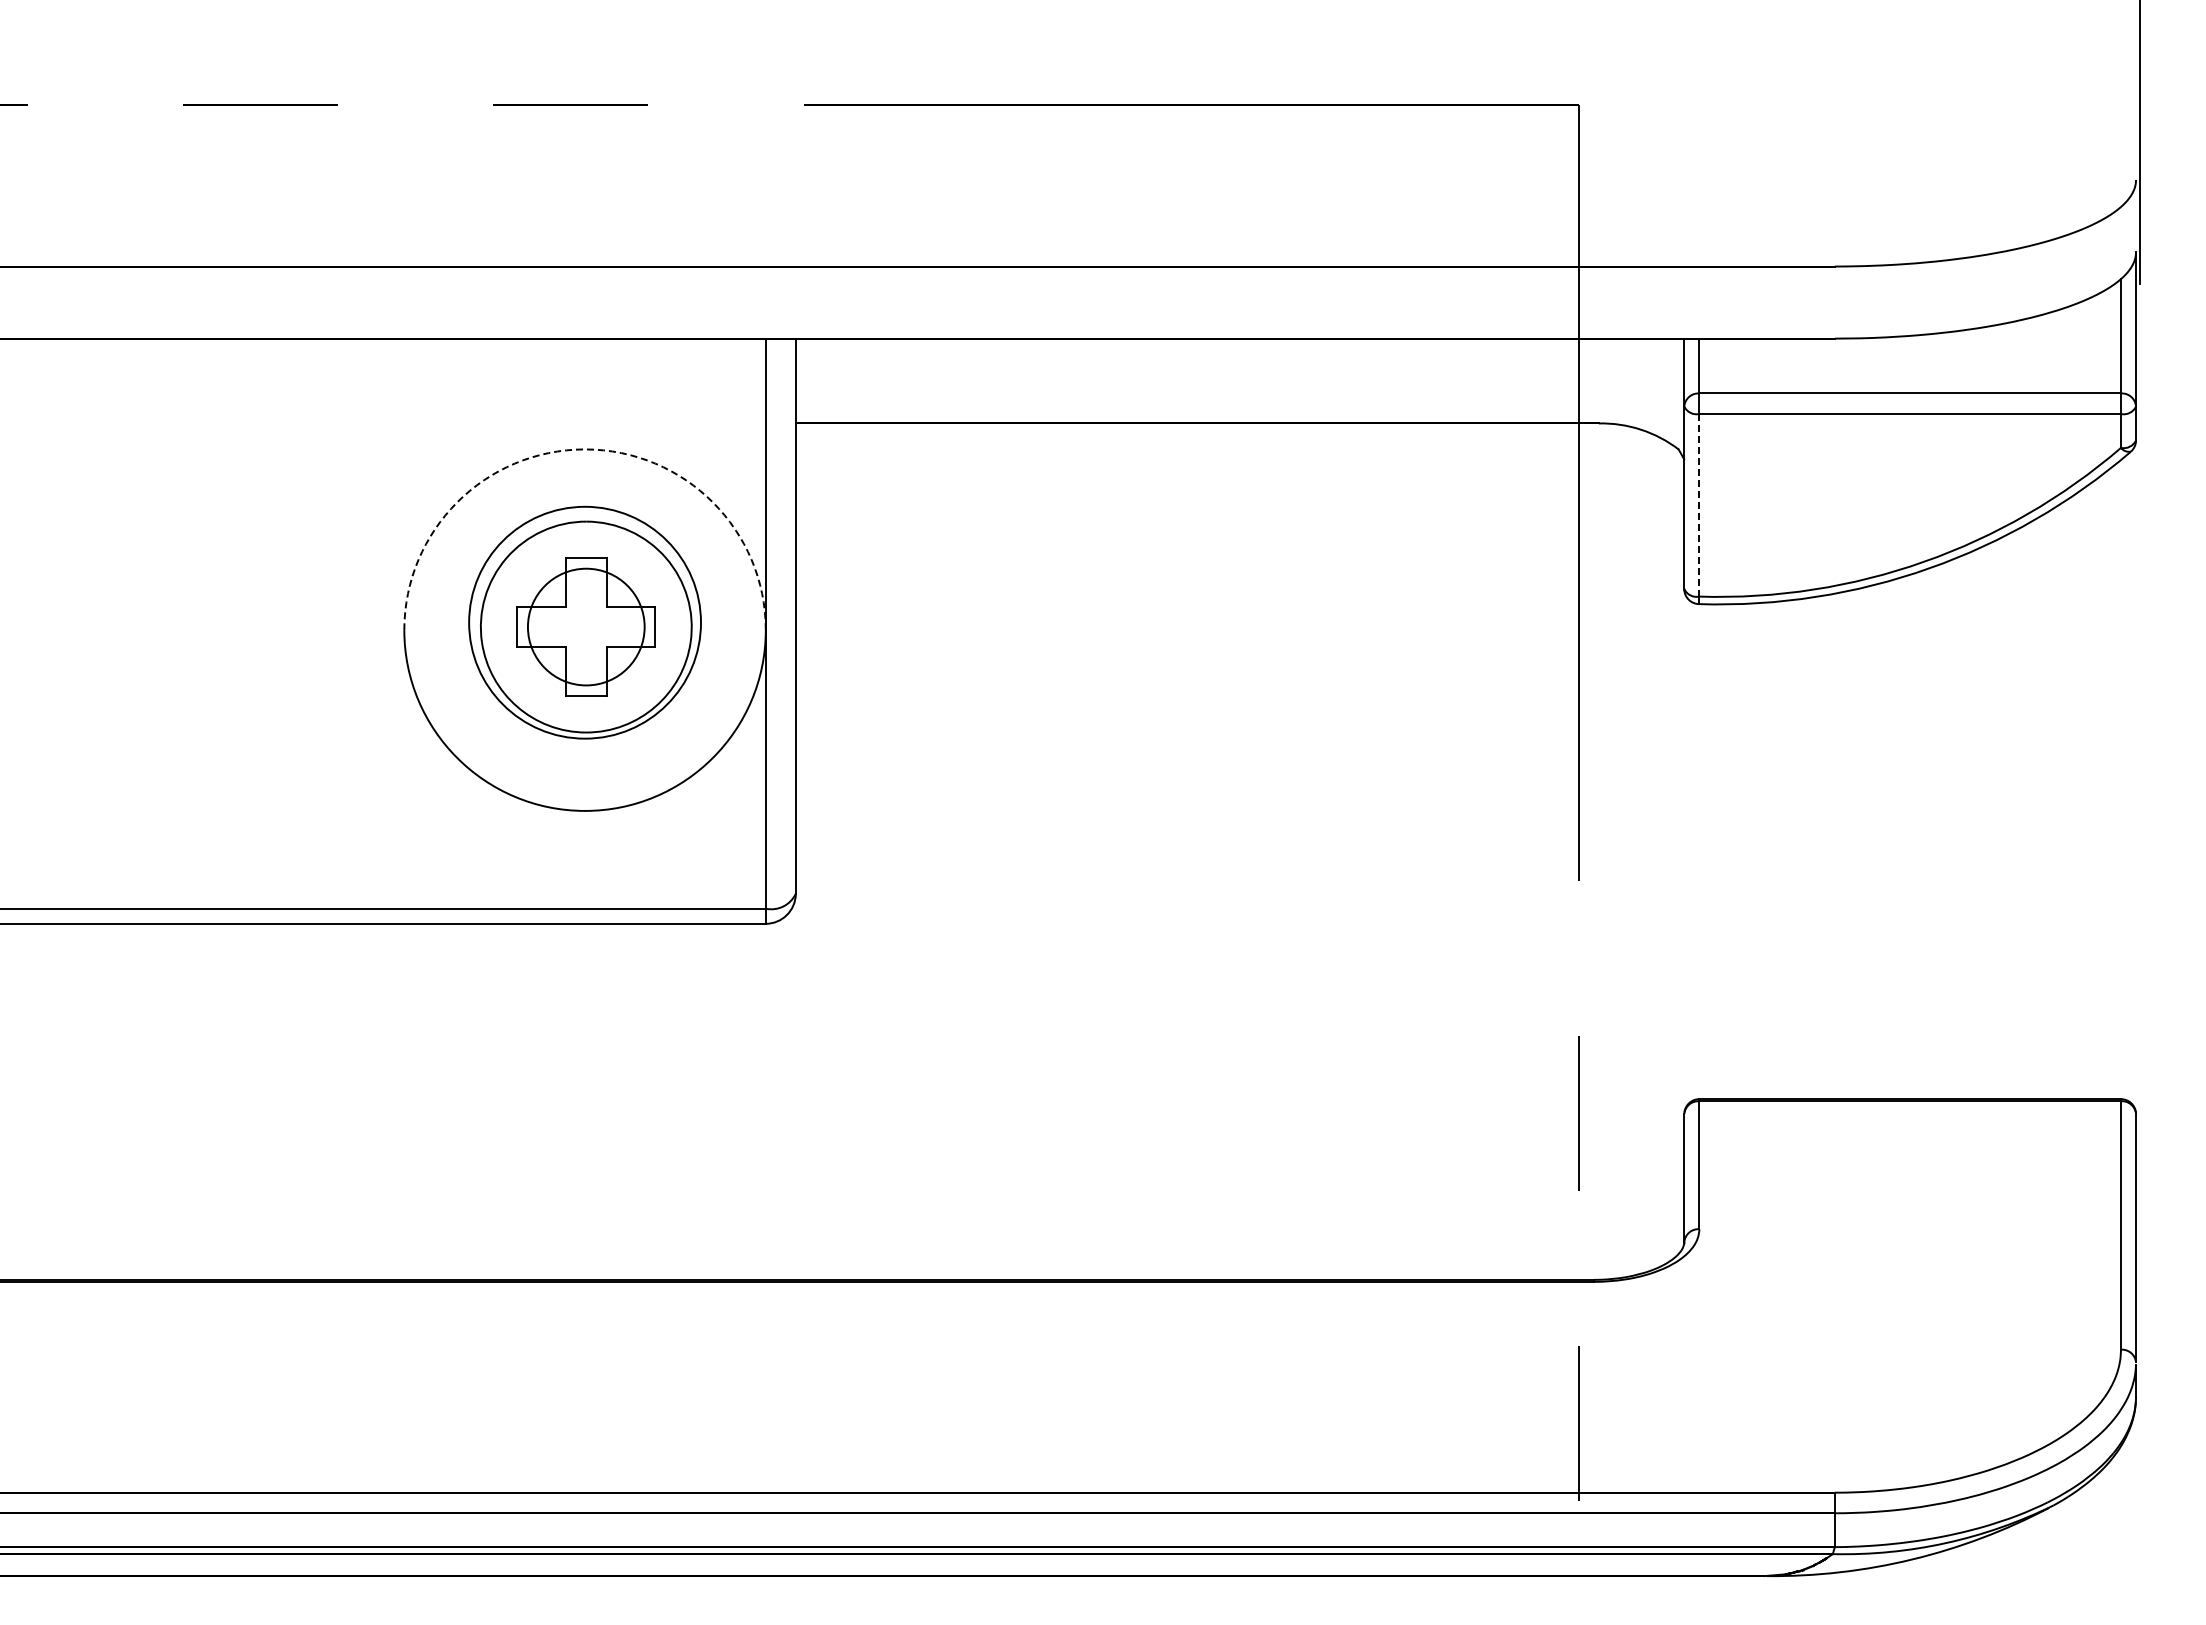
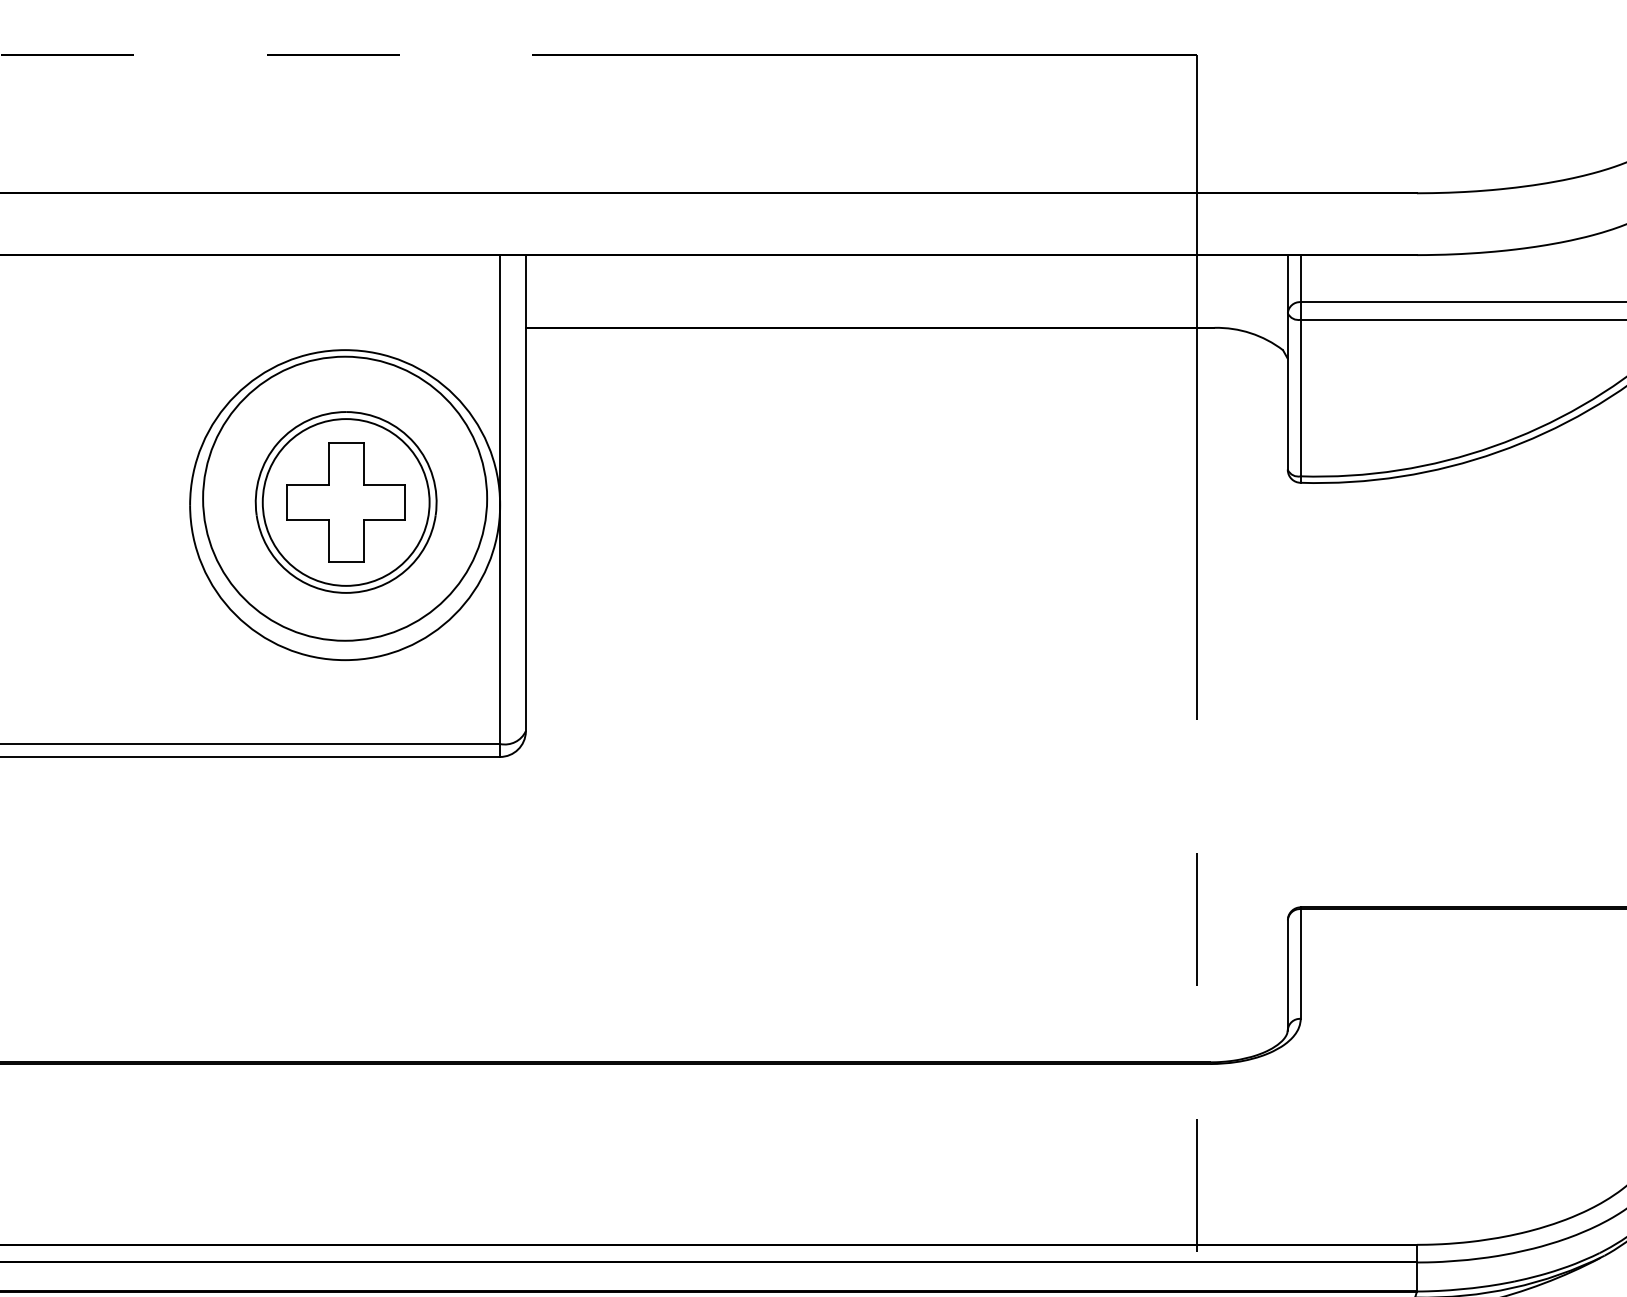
arc: (585, 449) -> (345, 350), dashed -> solid
line: (1699, 505) -> (1300, 398), dashed -> solid
circle: (584, 622) -> (344, 498), size x1.43
circle: (586, 626) -> (346, 501), size x1.67

